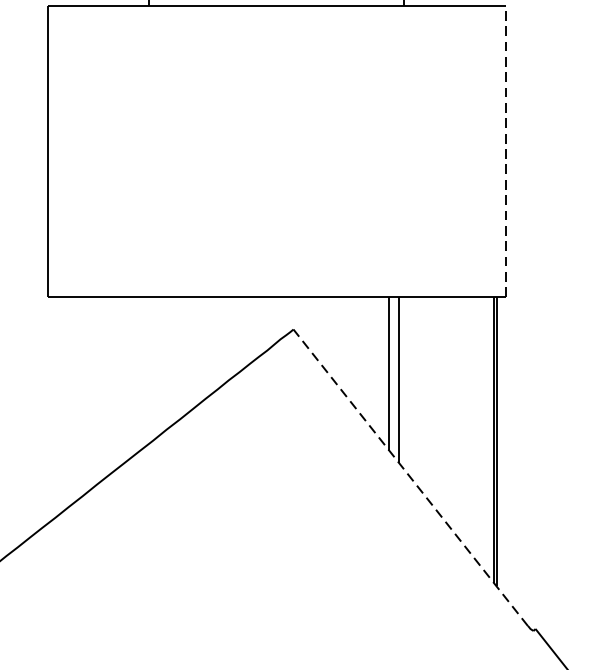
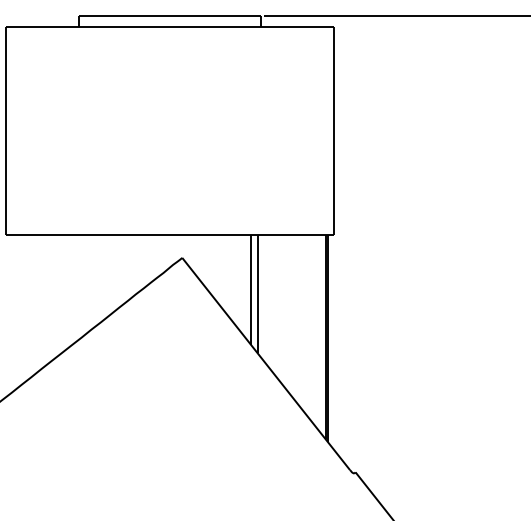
line: (506, 151) -> (334, 130), dashed -> solid
line: (409, 476) -> (265, 363), dashed -> solid

